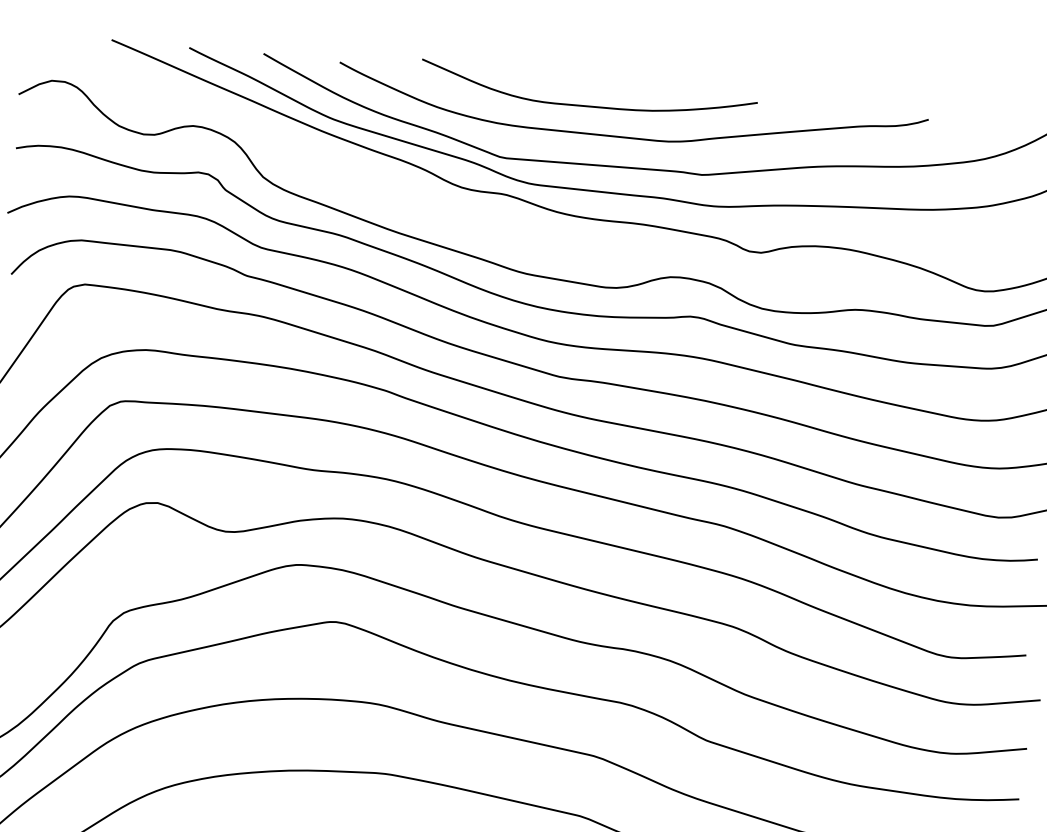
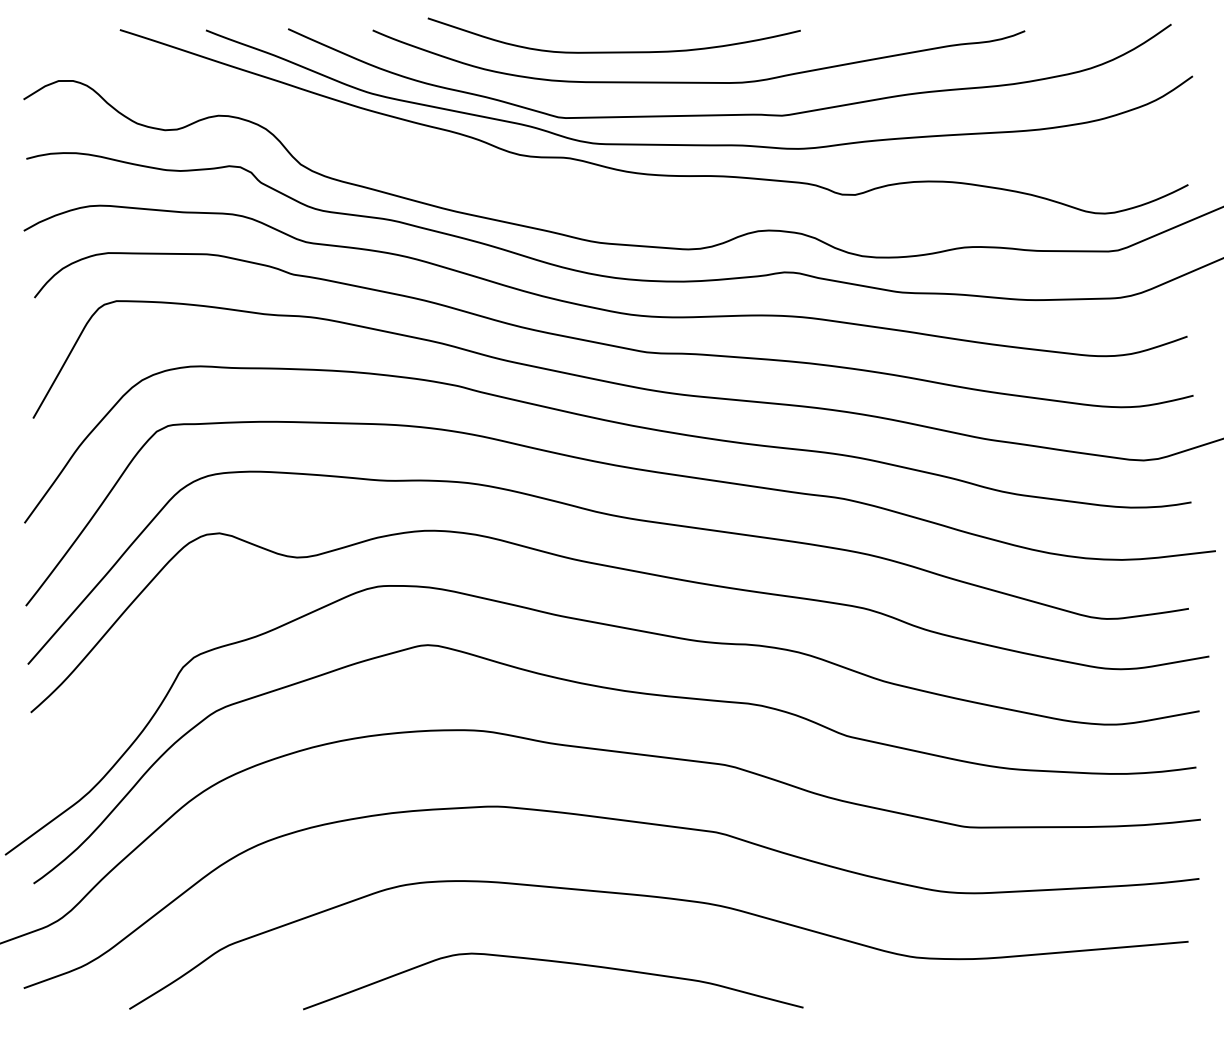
curve: (586, 105) -> (613, 51), moved

